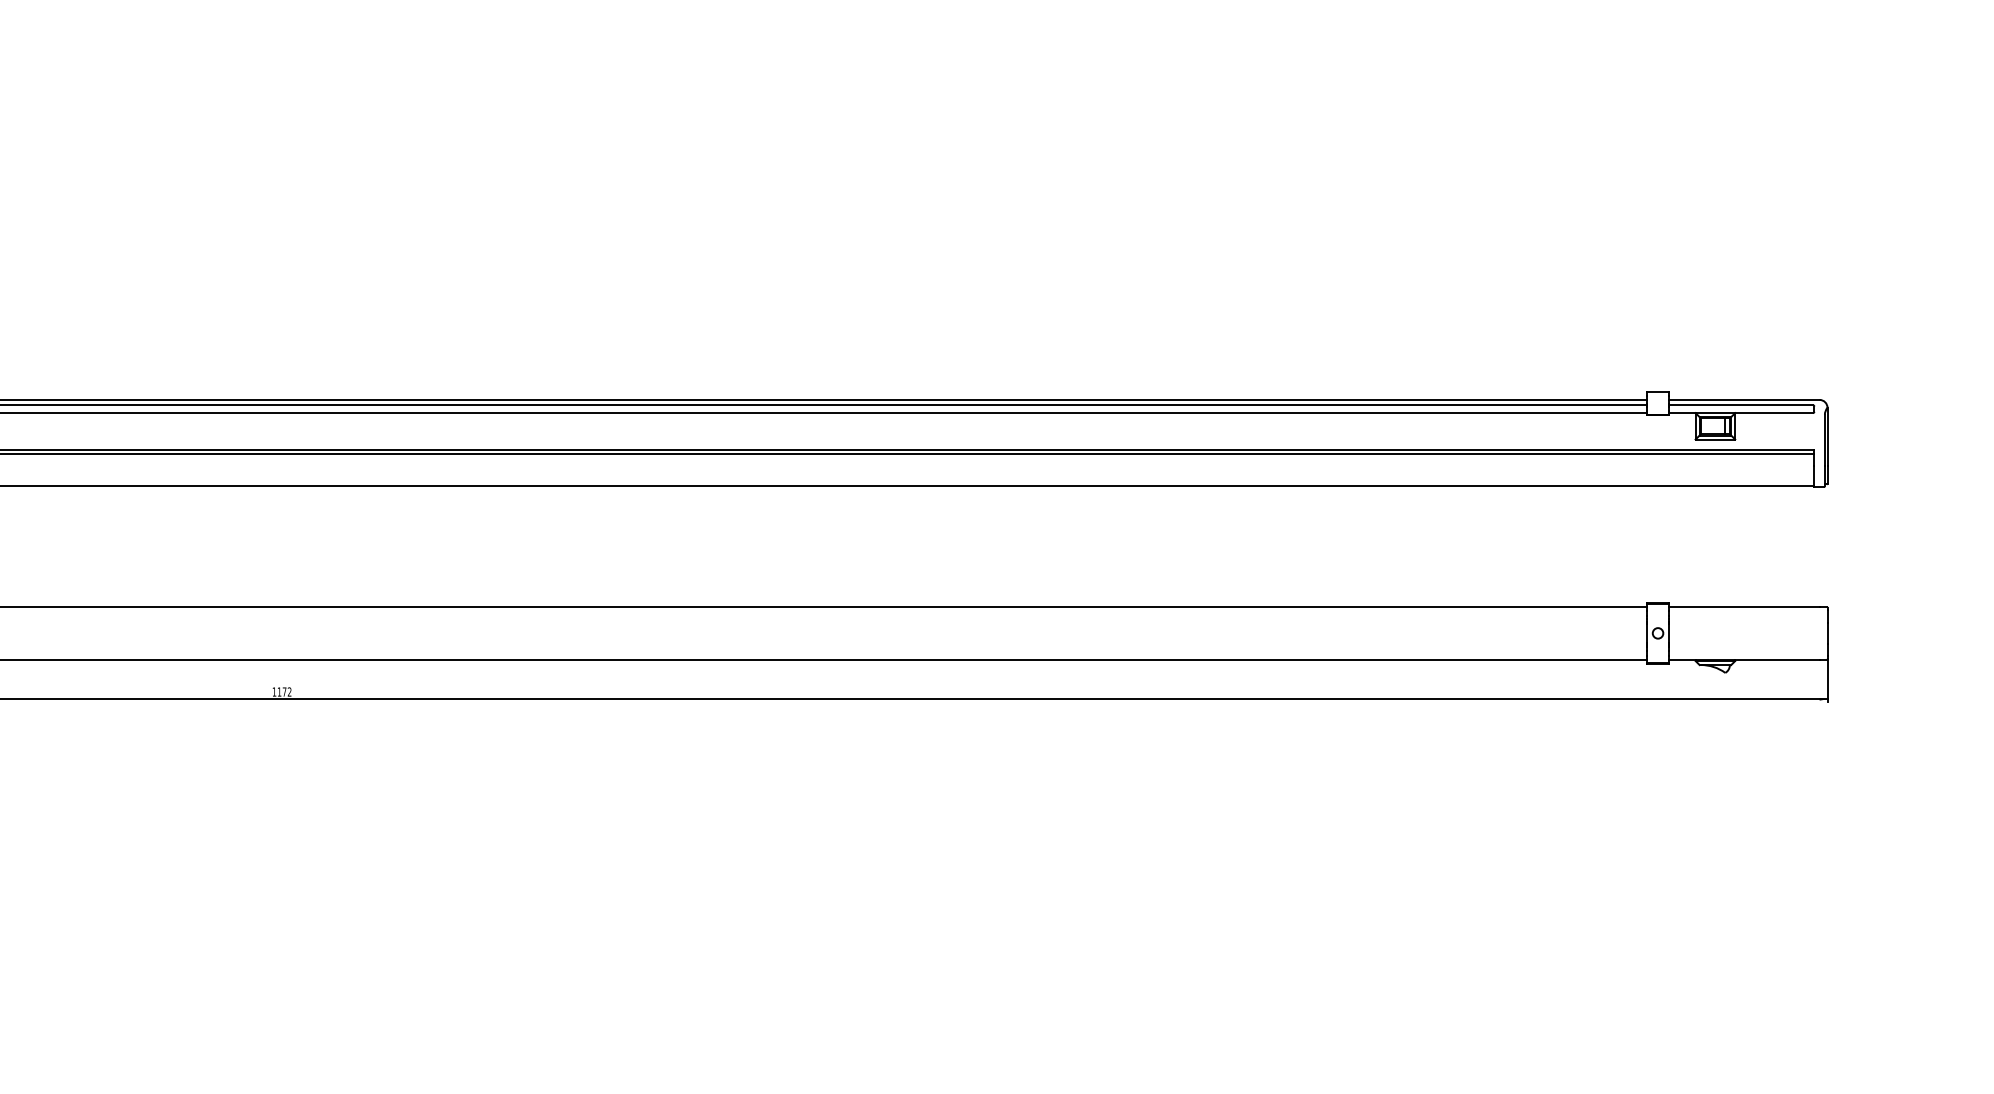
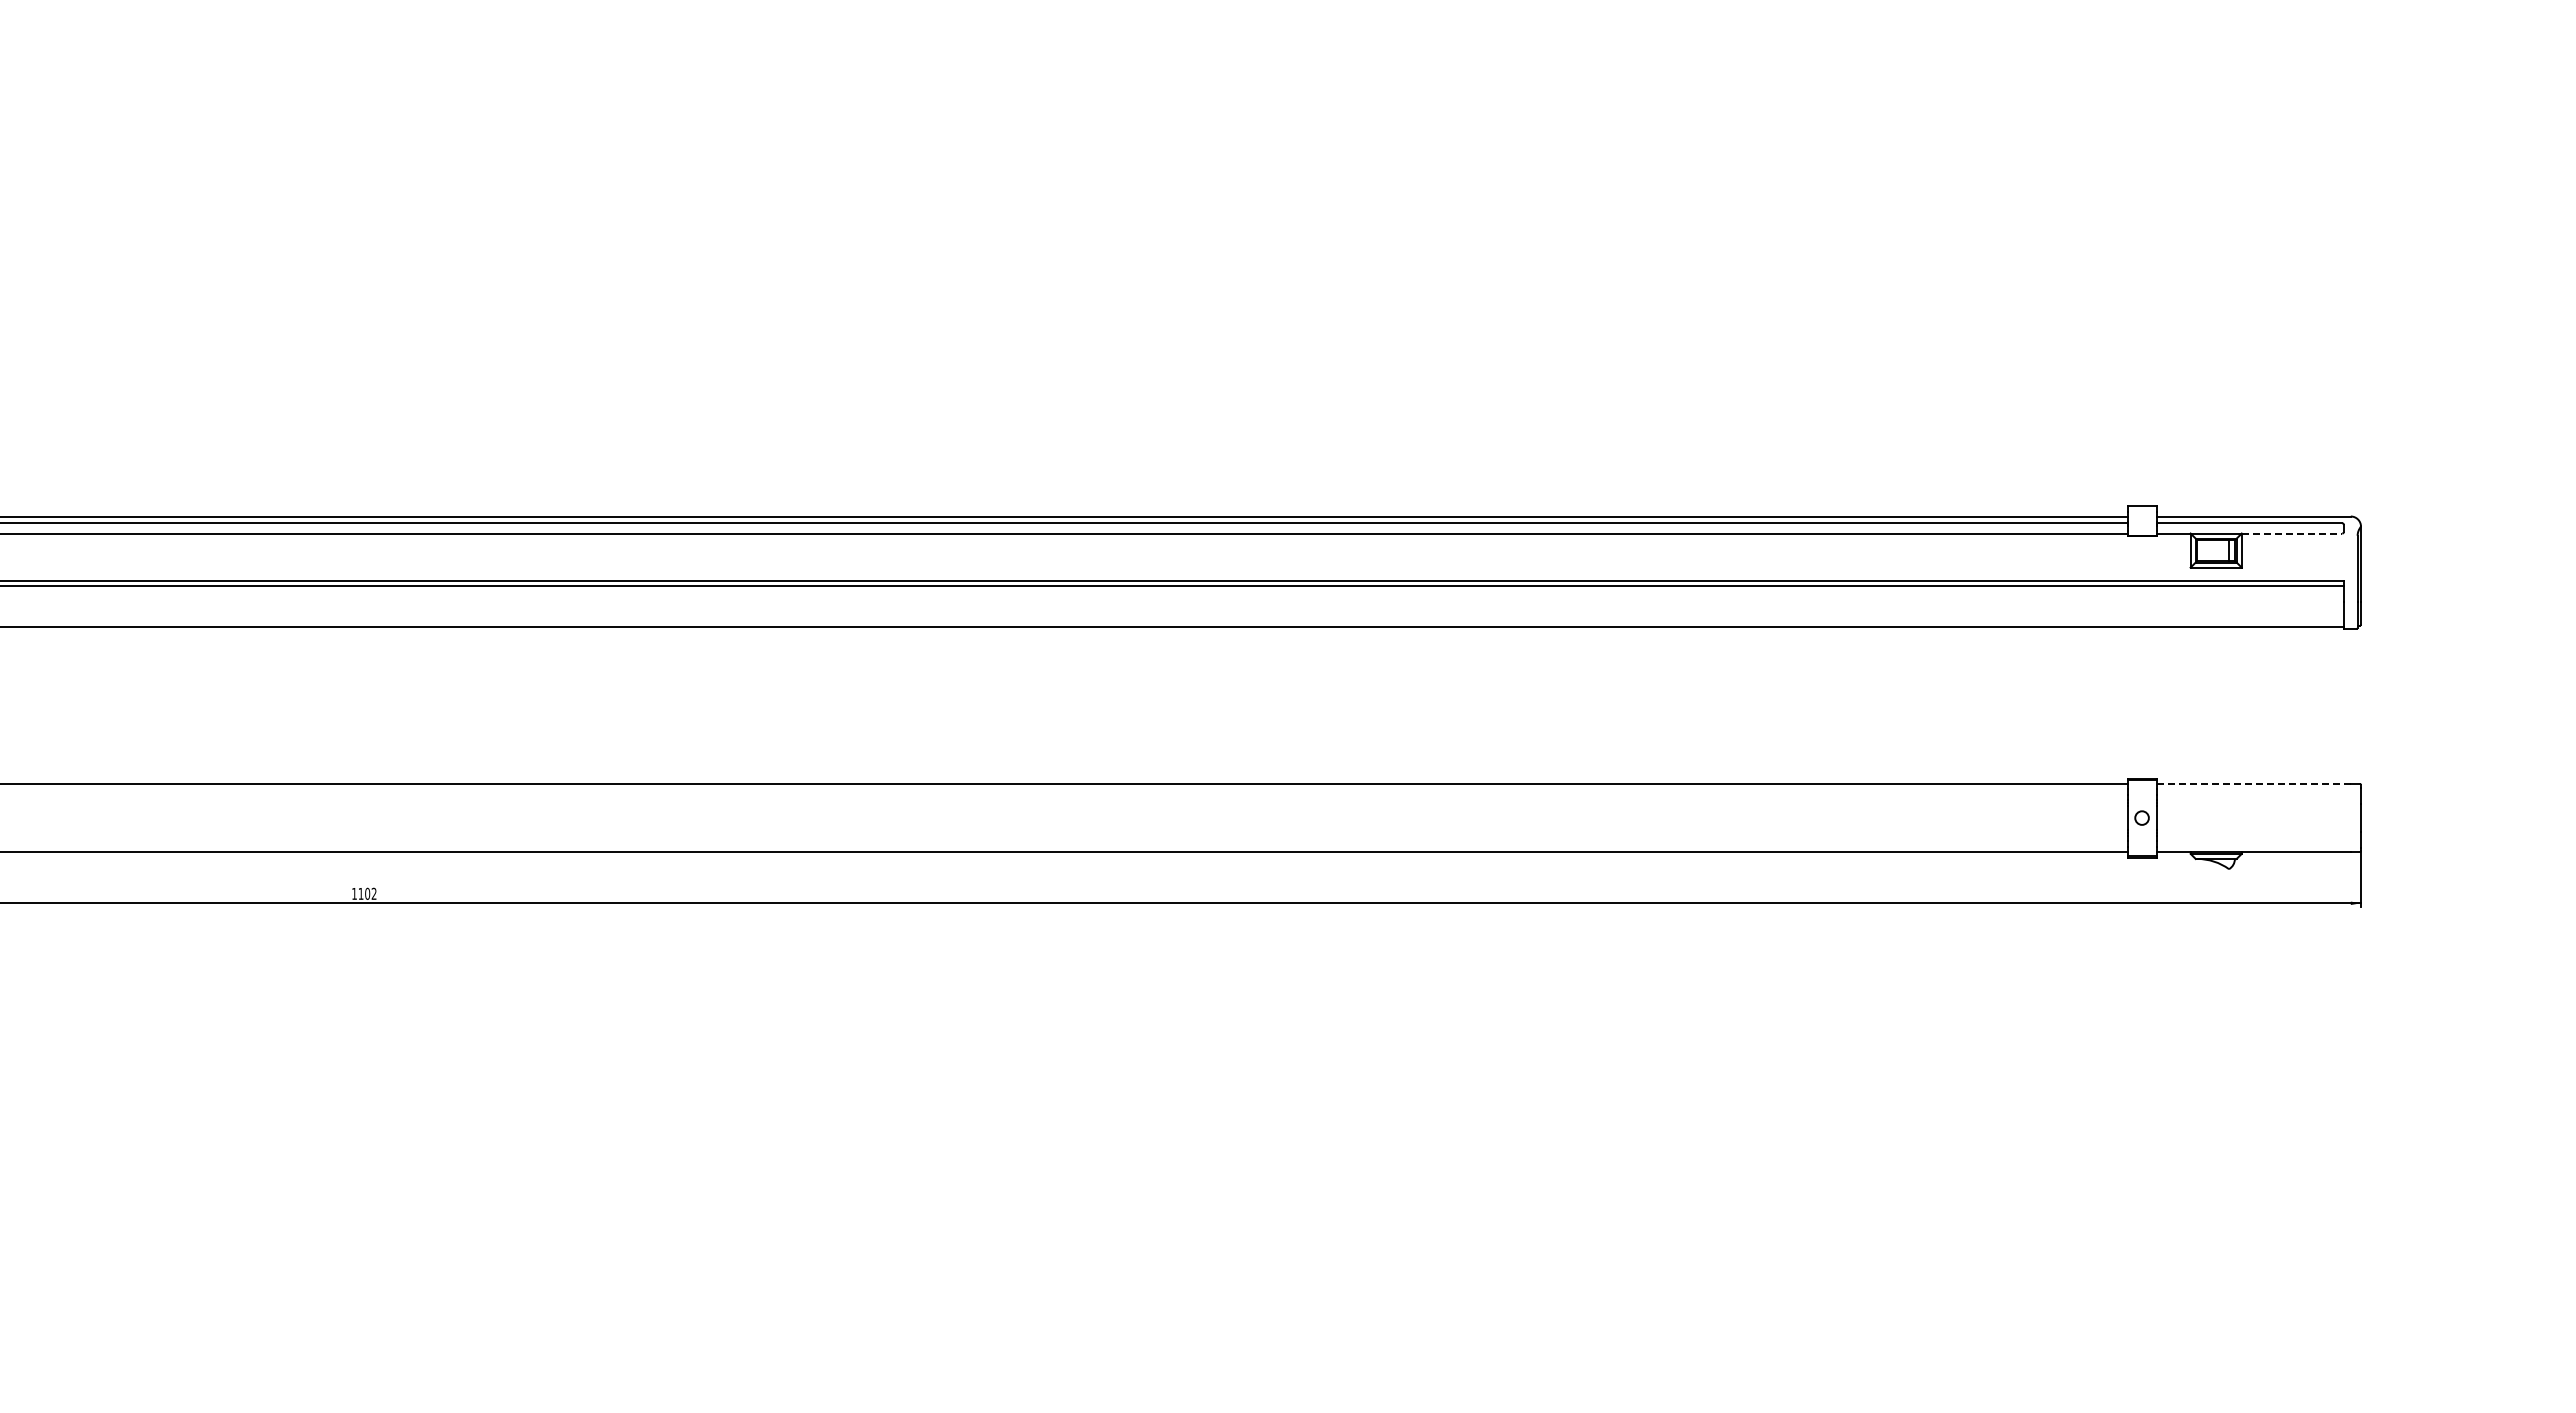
line: (1774, 413) -> (2292, 533), solid -> dashed
line: (1745, 607) -> (2254, 784), solid -> dashed
text: (284, 691) -> (367, 893), 1172 -> 1102

